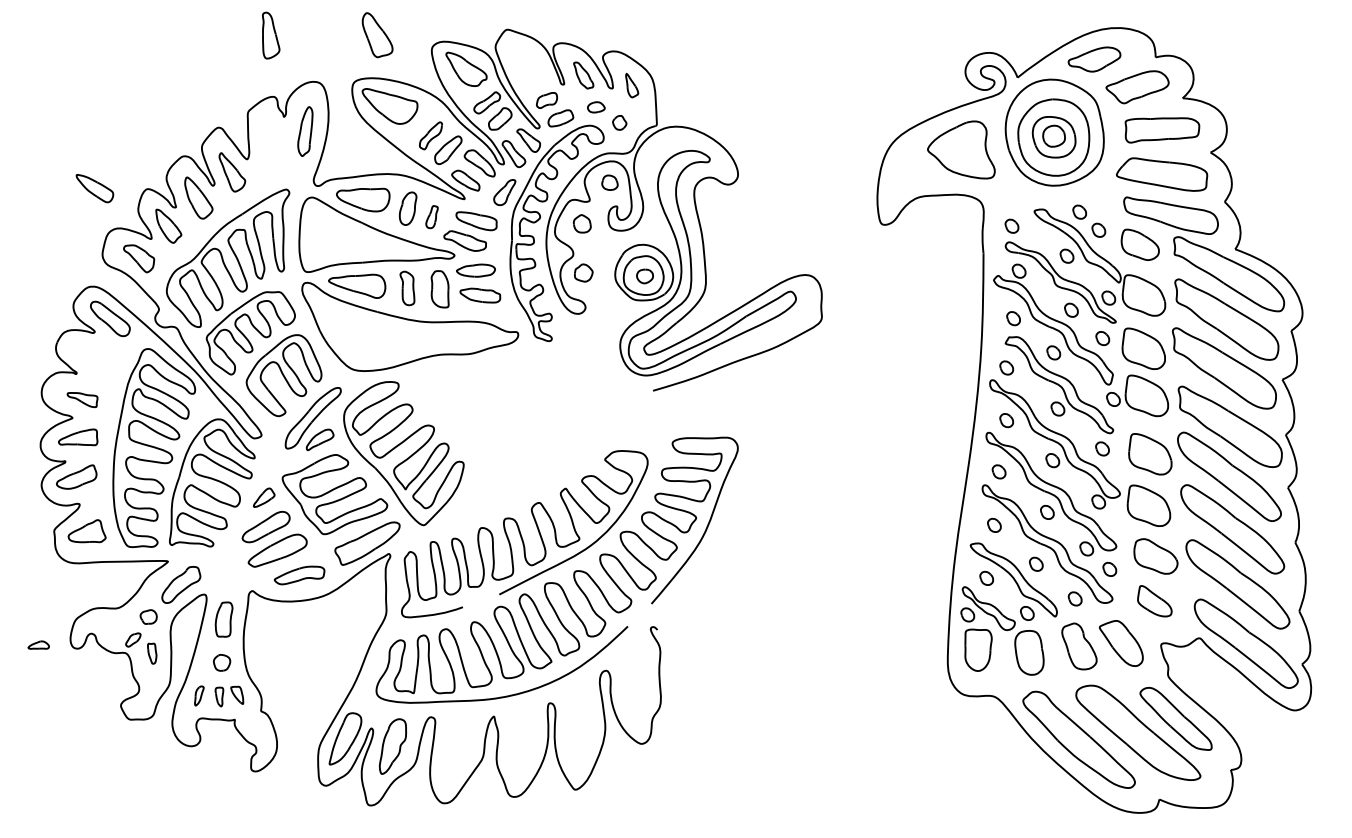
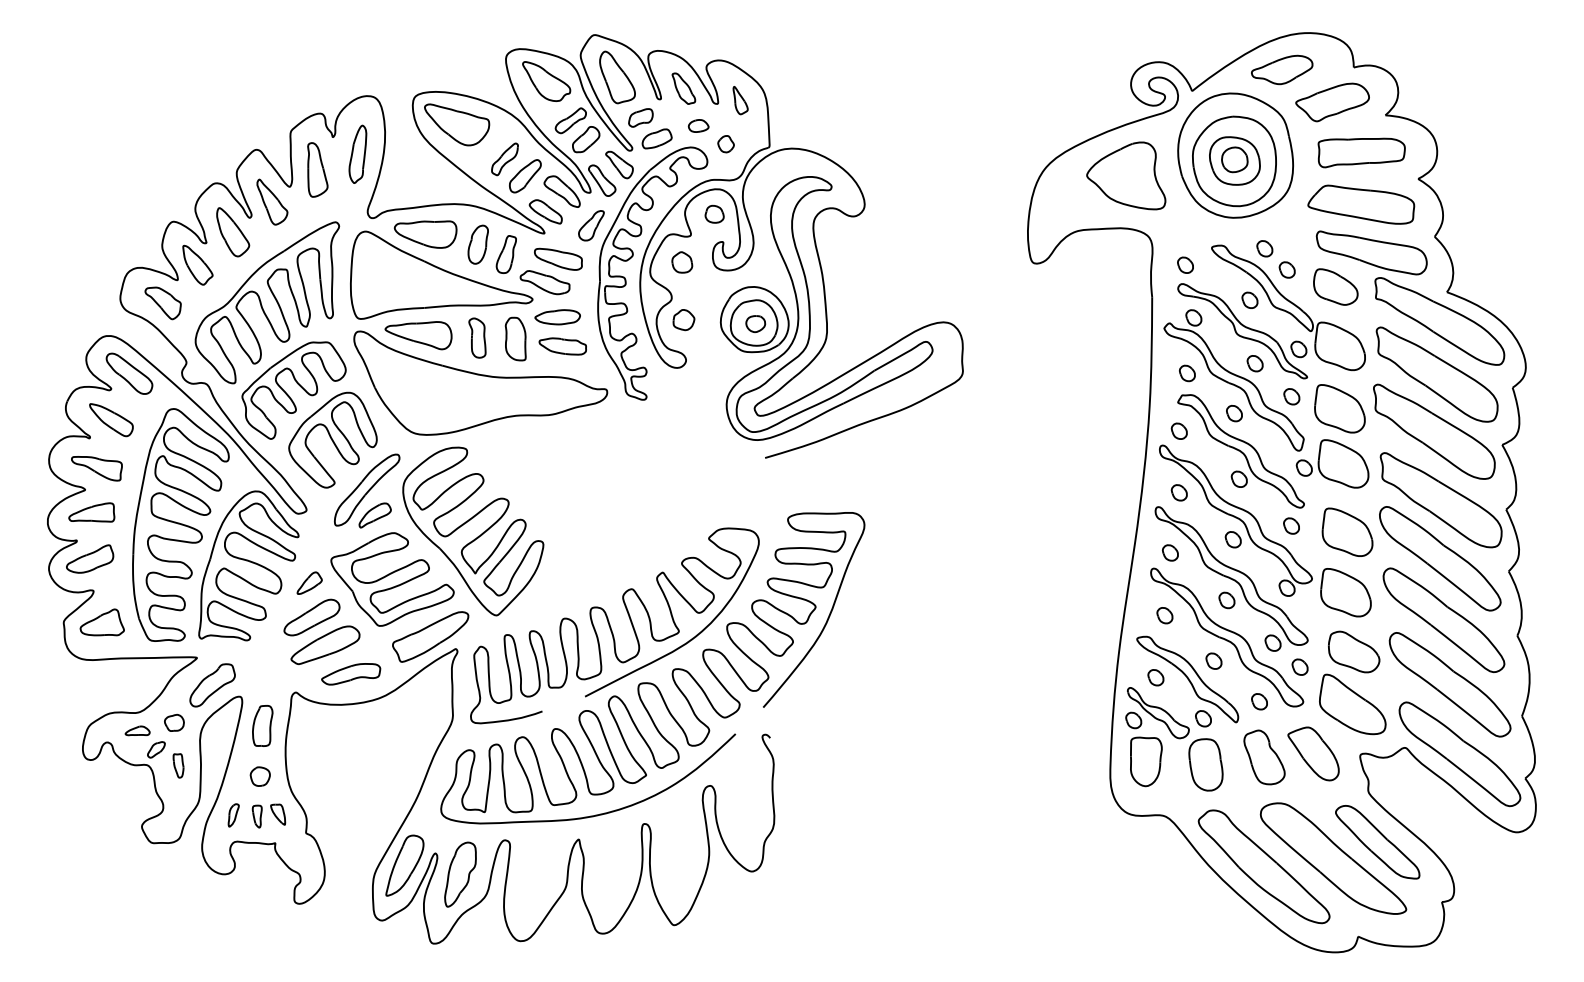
part: (270, 35) -> (317, 169), moved
part: (377, 35) -> (617, 77), moved
part: (94, 188) -> (111, 420), moved
part: (431, 217) -> (505, 254), size x1.43
part: (82, 399) -> (96, 468), size x1.43
part: (1154, 601) -> (1352, 704), size x1.67
part: (38, 644) -> (137, 730), moved

